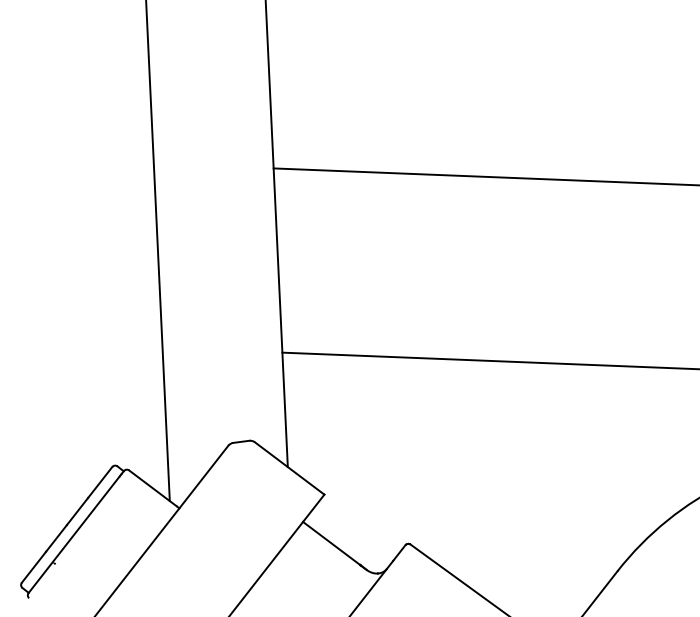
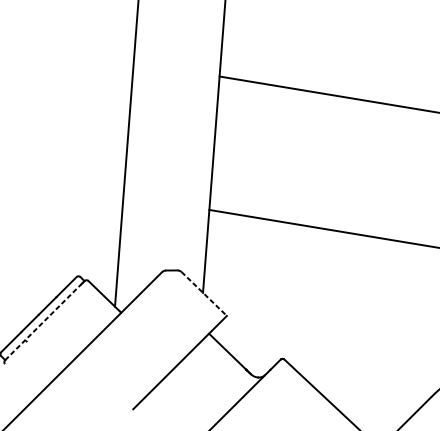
line: (289, 468) -> (204, 293), solid -> dashed
line: (74, 534) -> (43, 322), solid -> dashed

